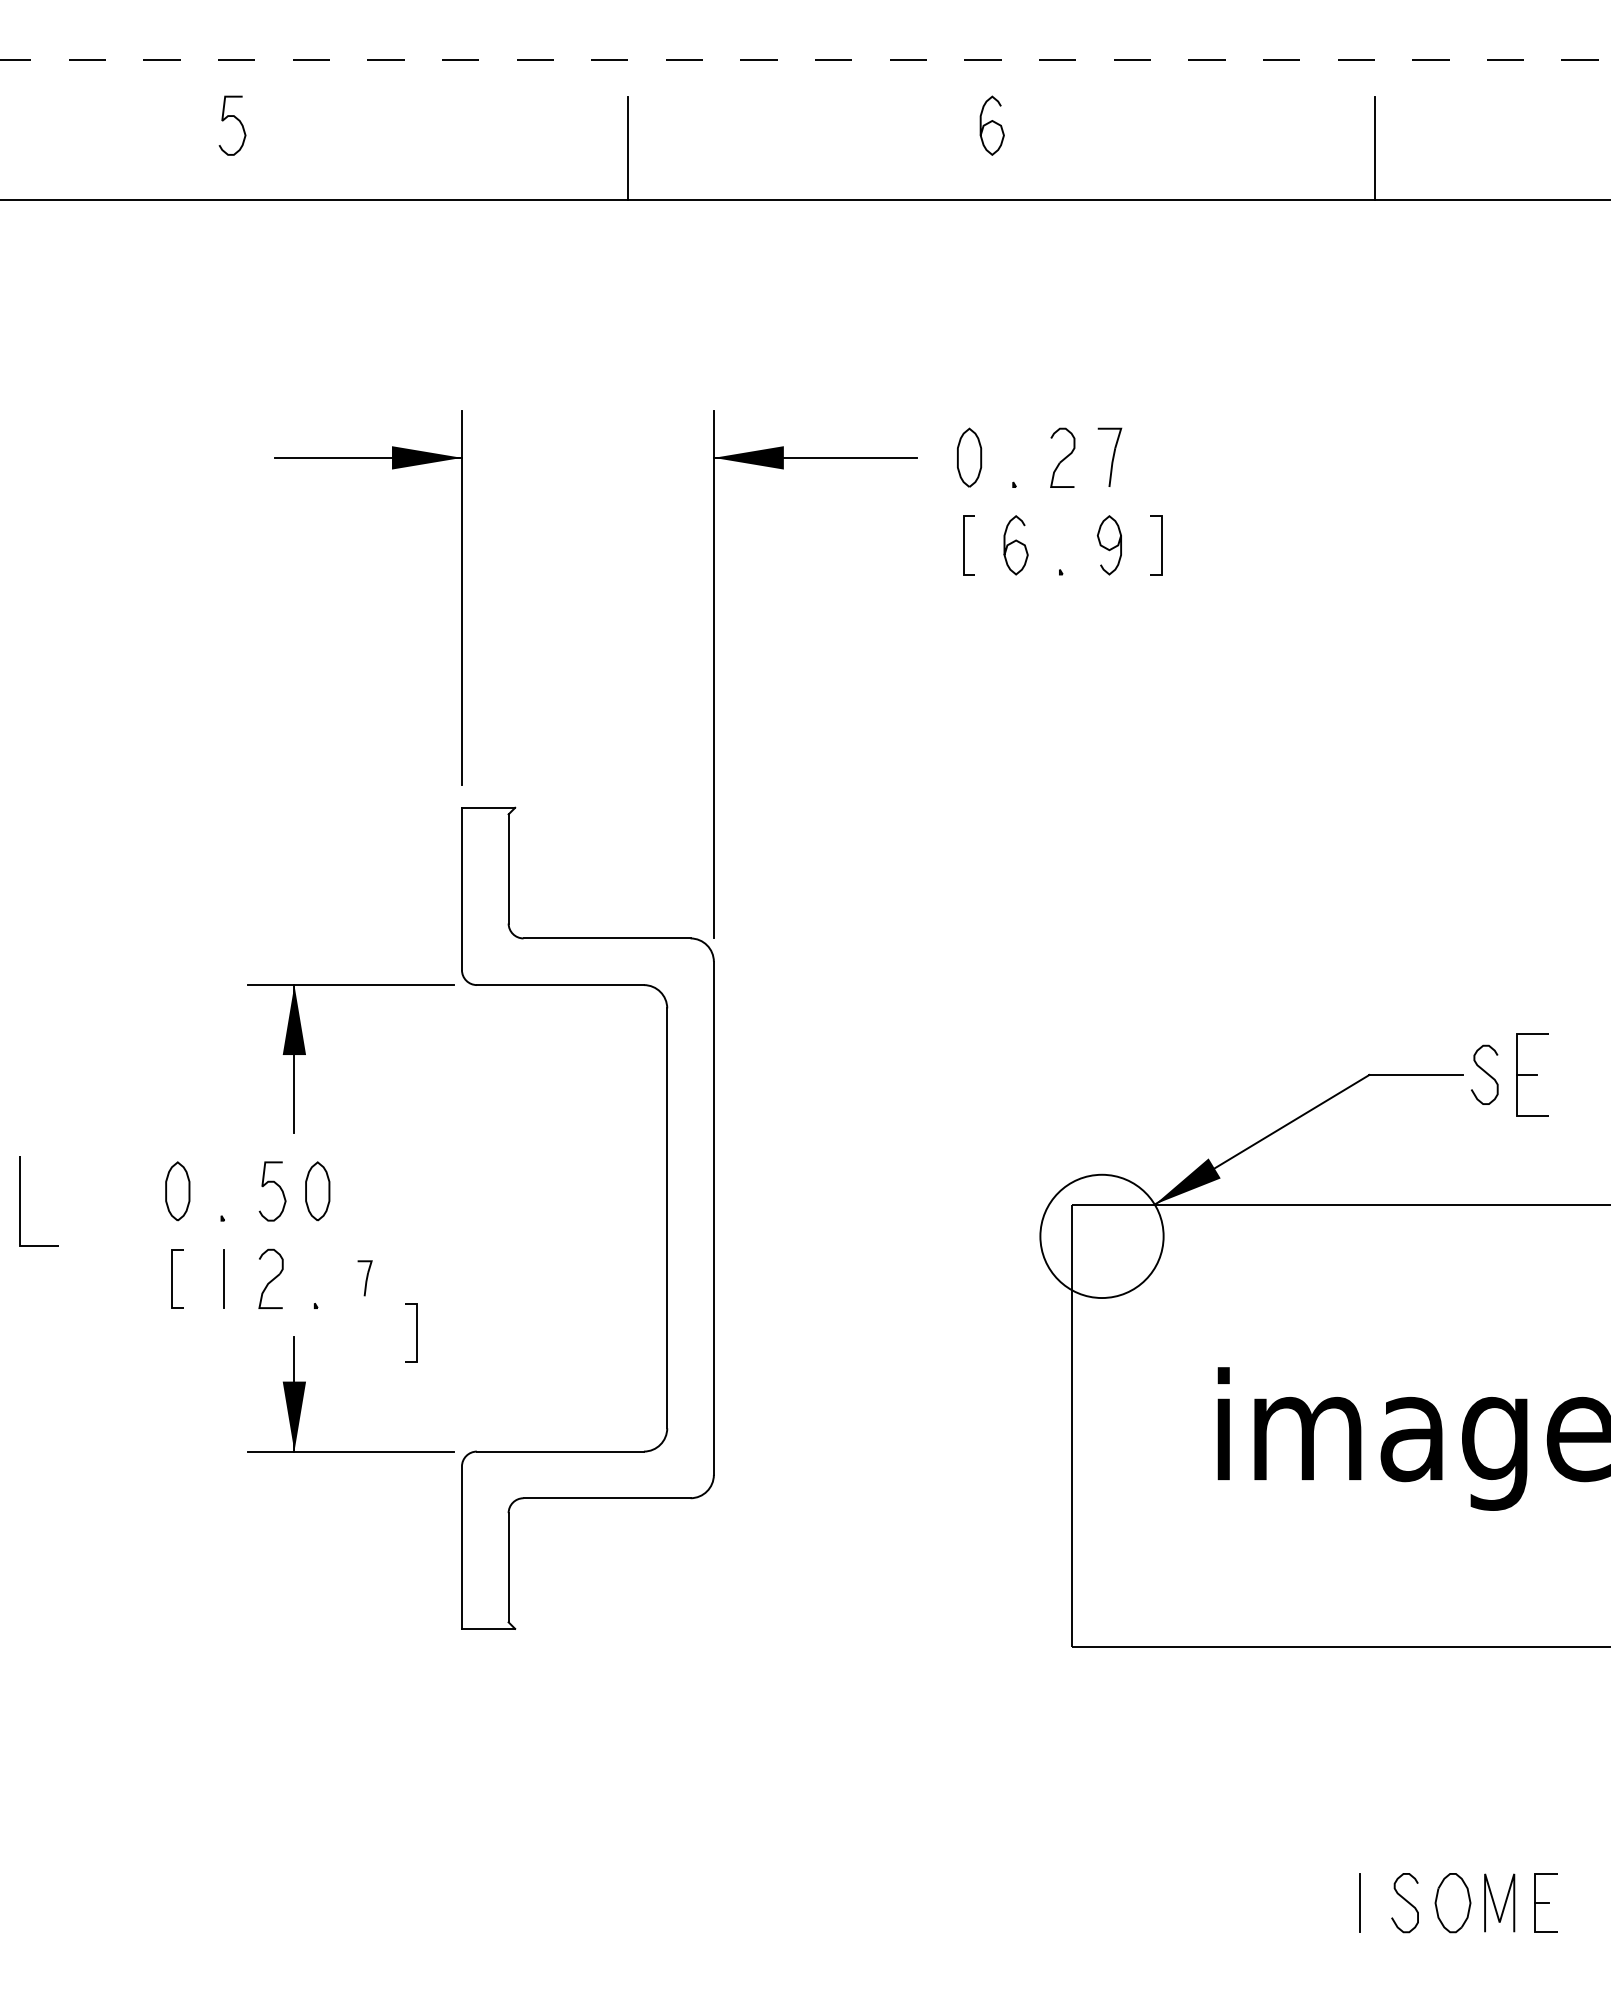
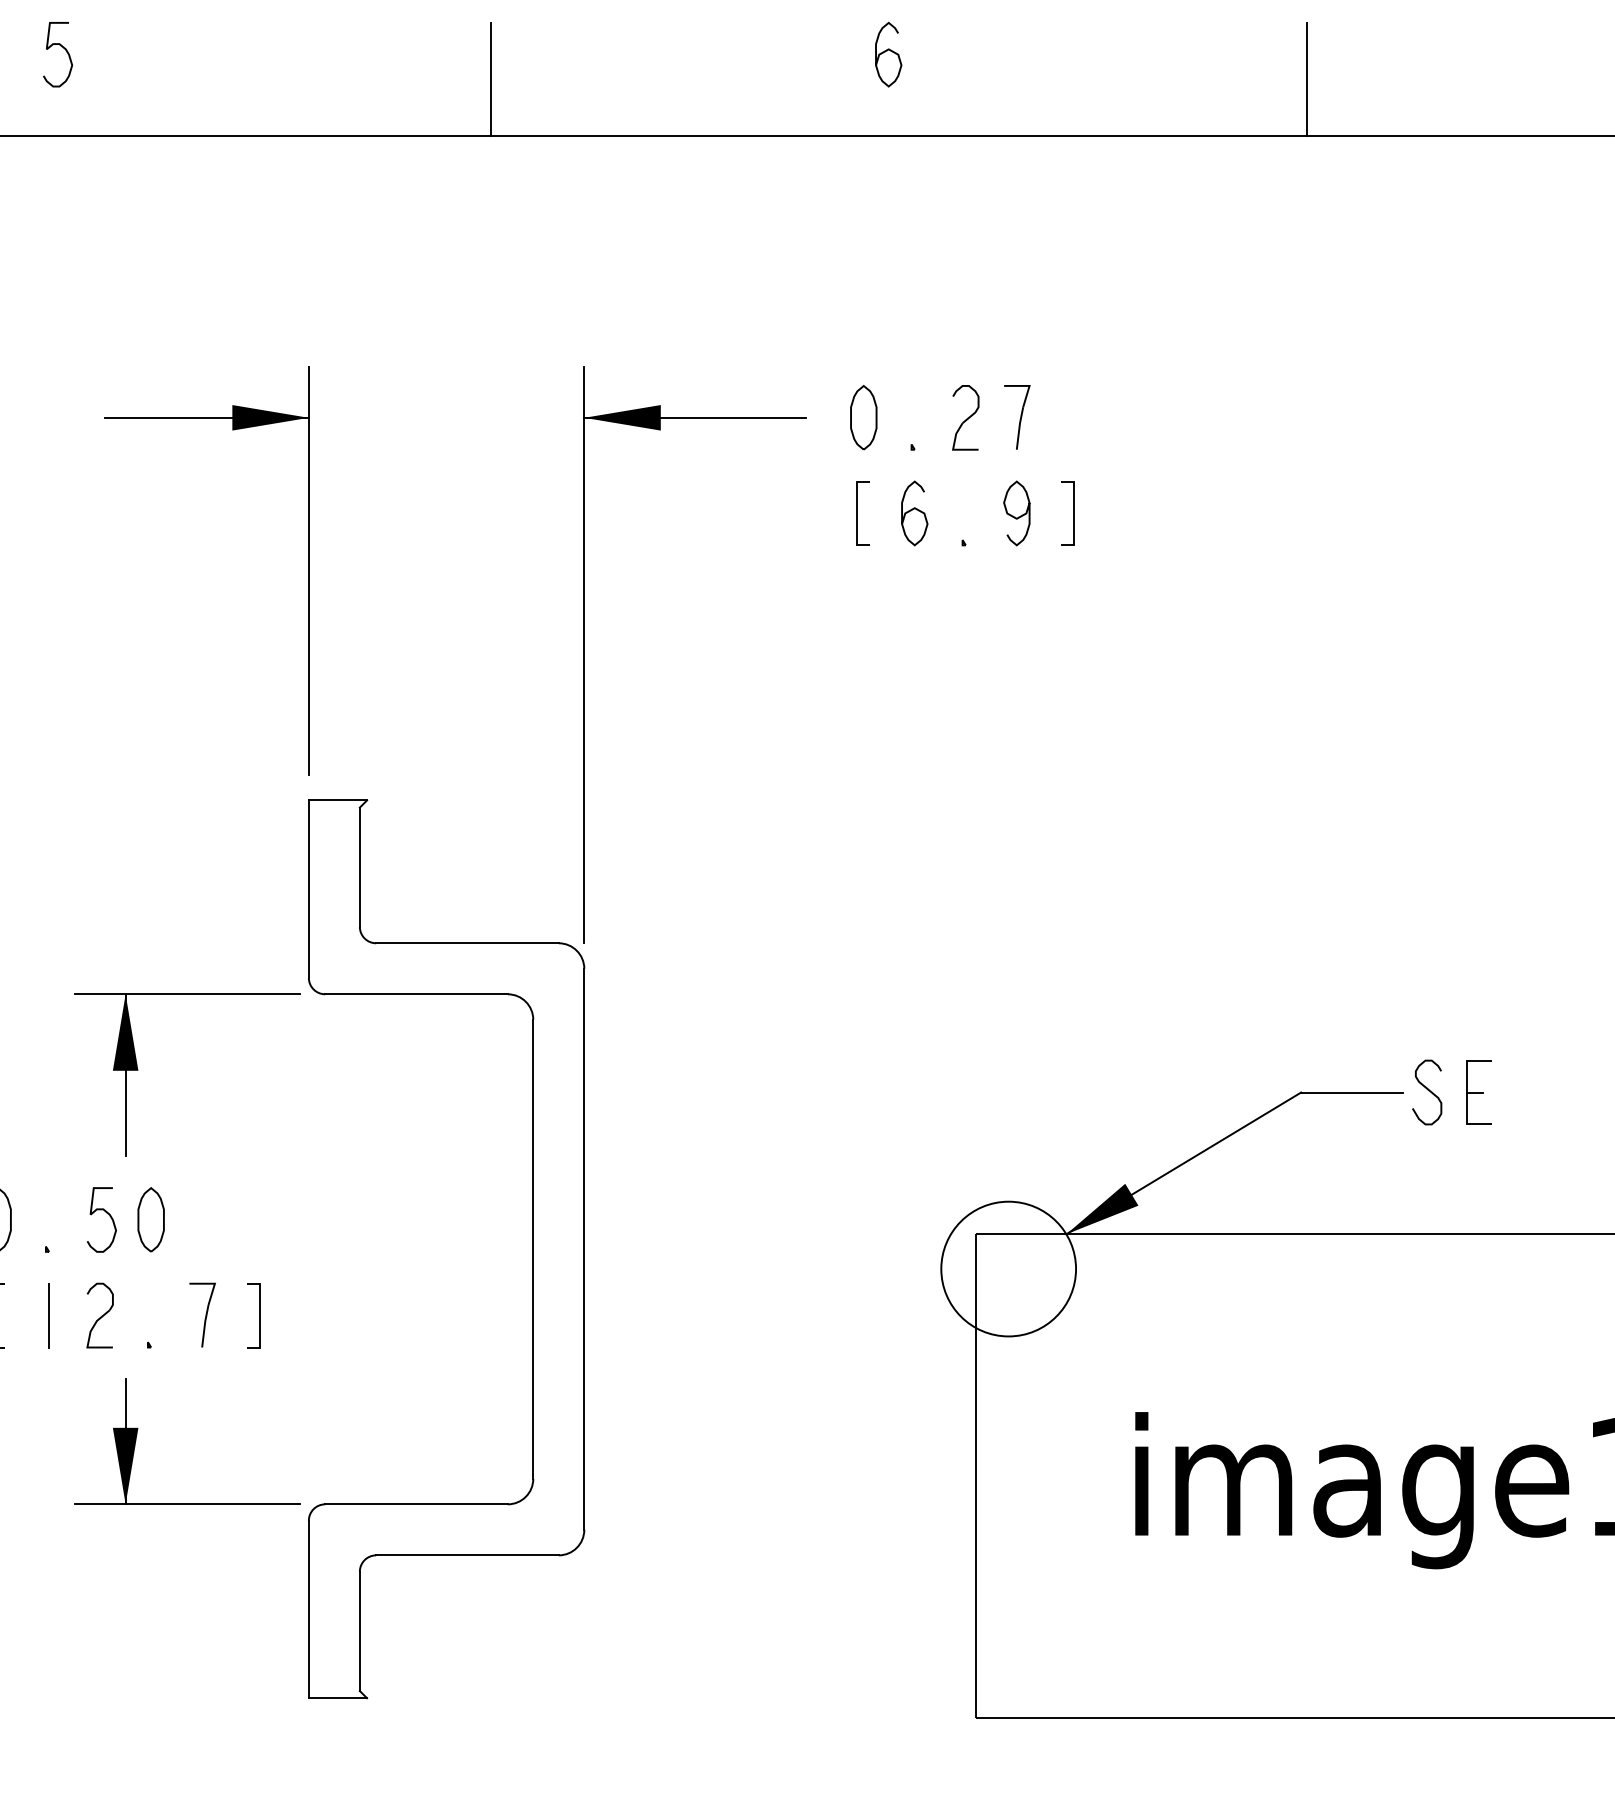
part: (1531, 1074) -> (1478, 1092), size x0.71
part: (364, 1278) -> (202, 1315), size x1.67
line: (416, 1332) -> (259, 1315), moved

